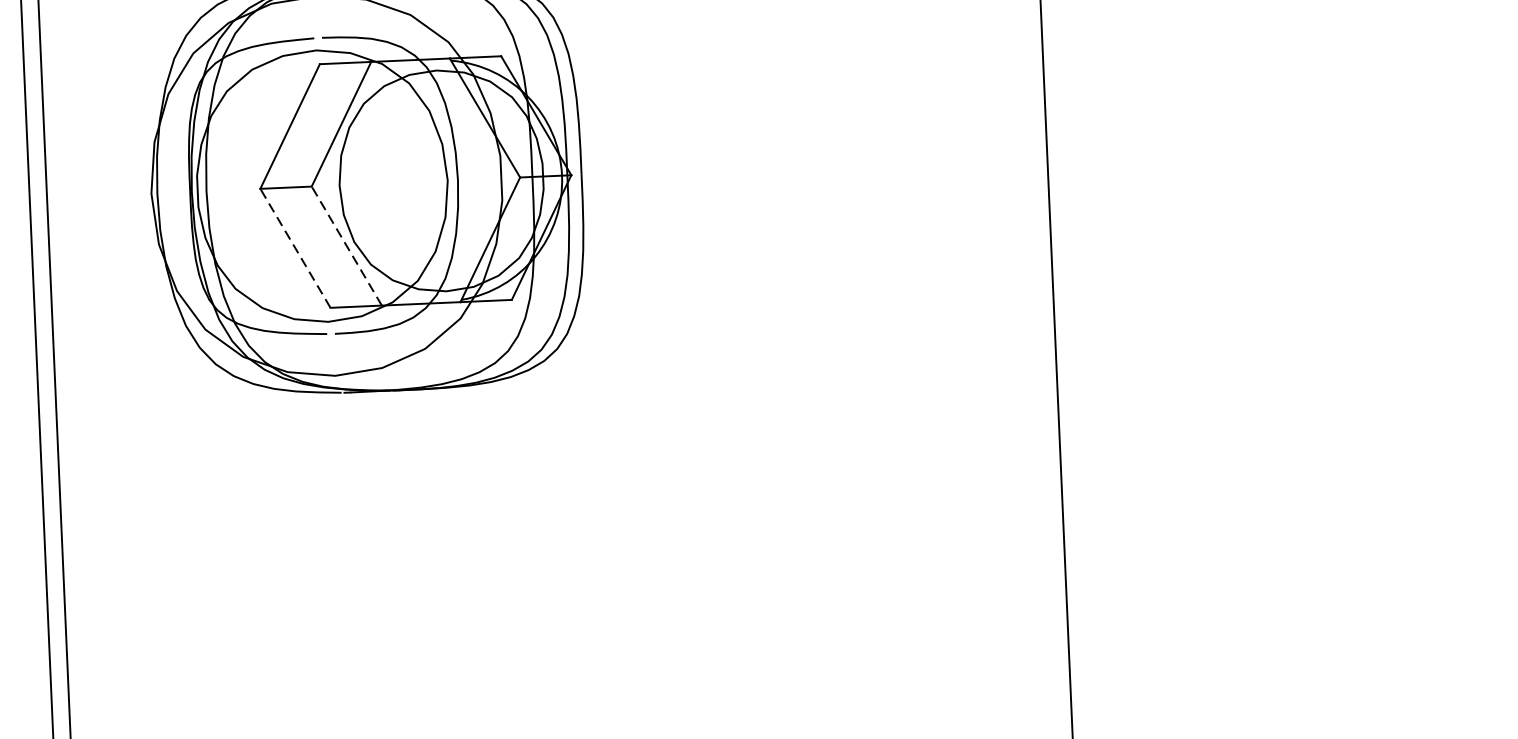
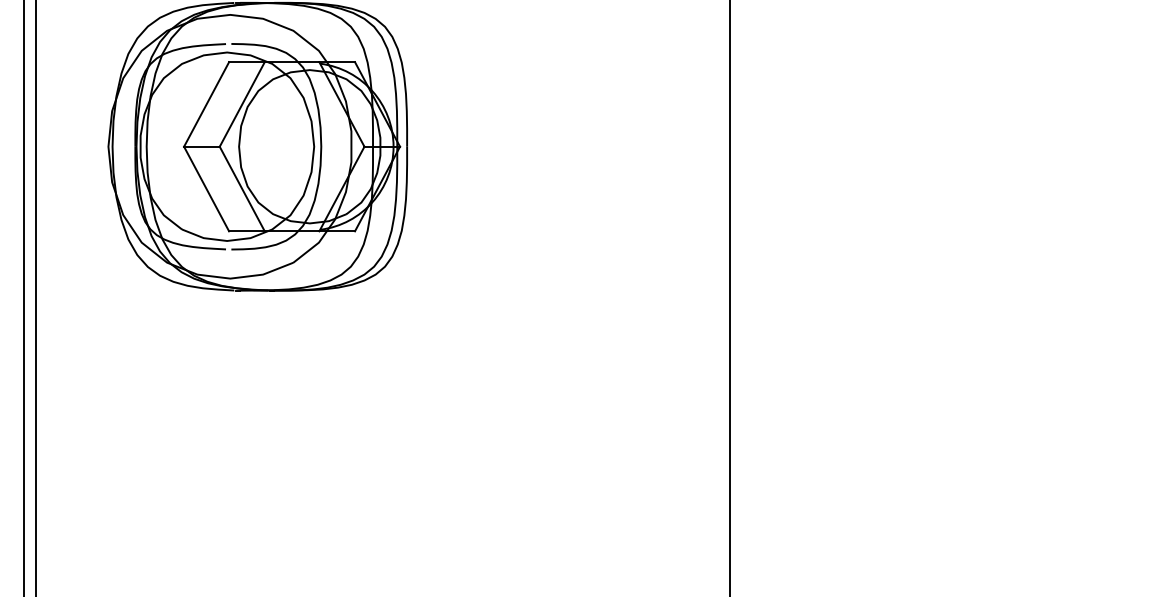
line: (347, 246) -> (242, 189), dashed -> solid
line: (295, 248) -> (206, 189), dashed -> solid

